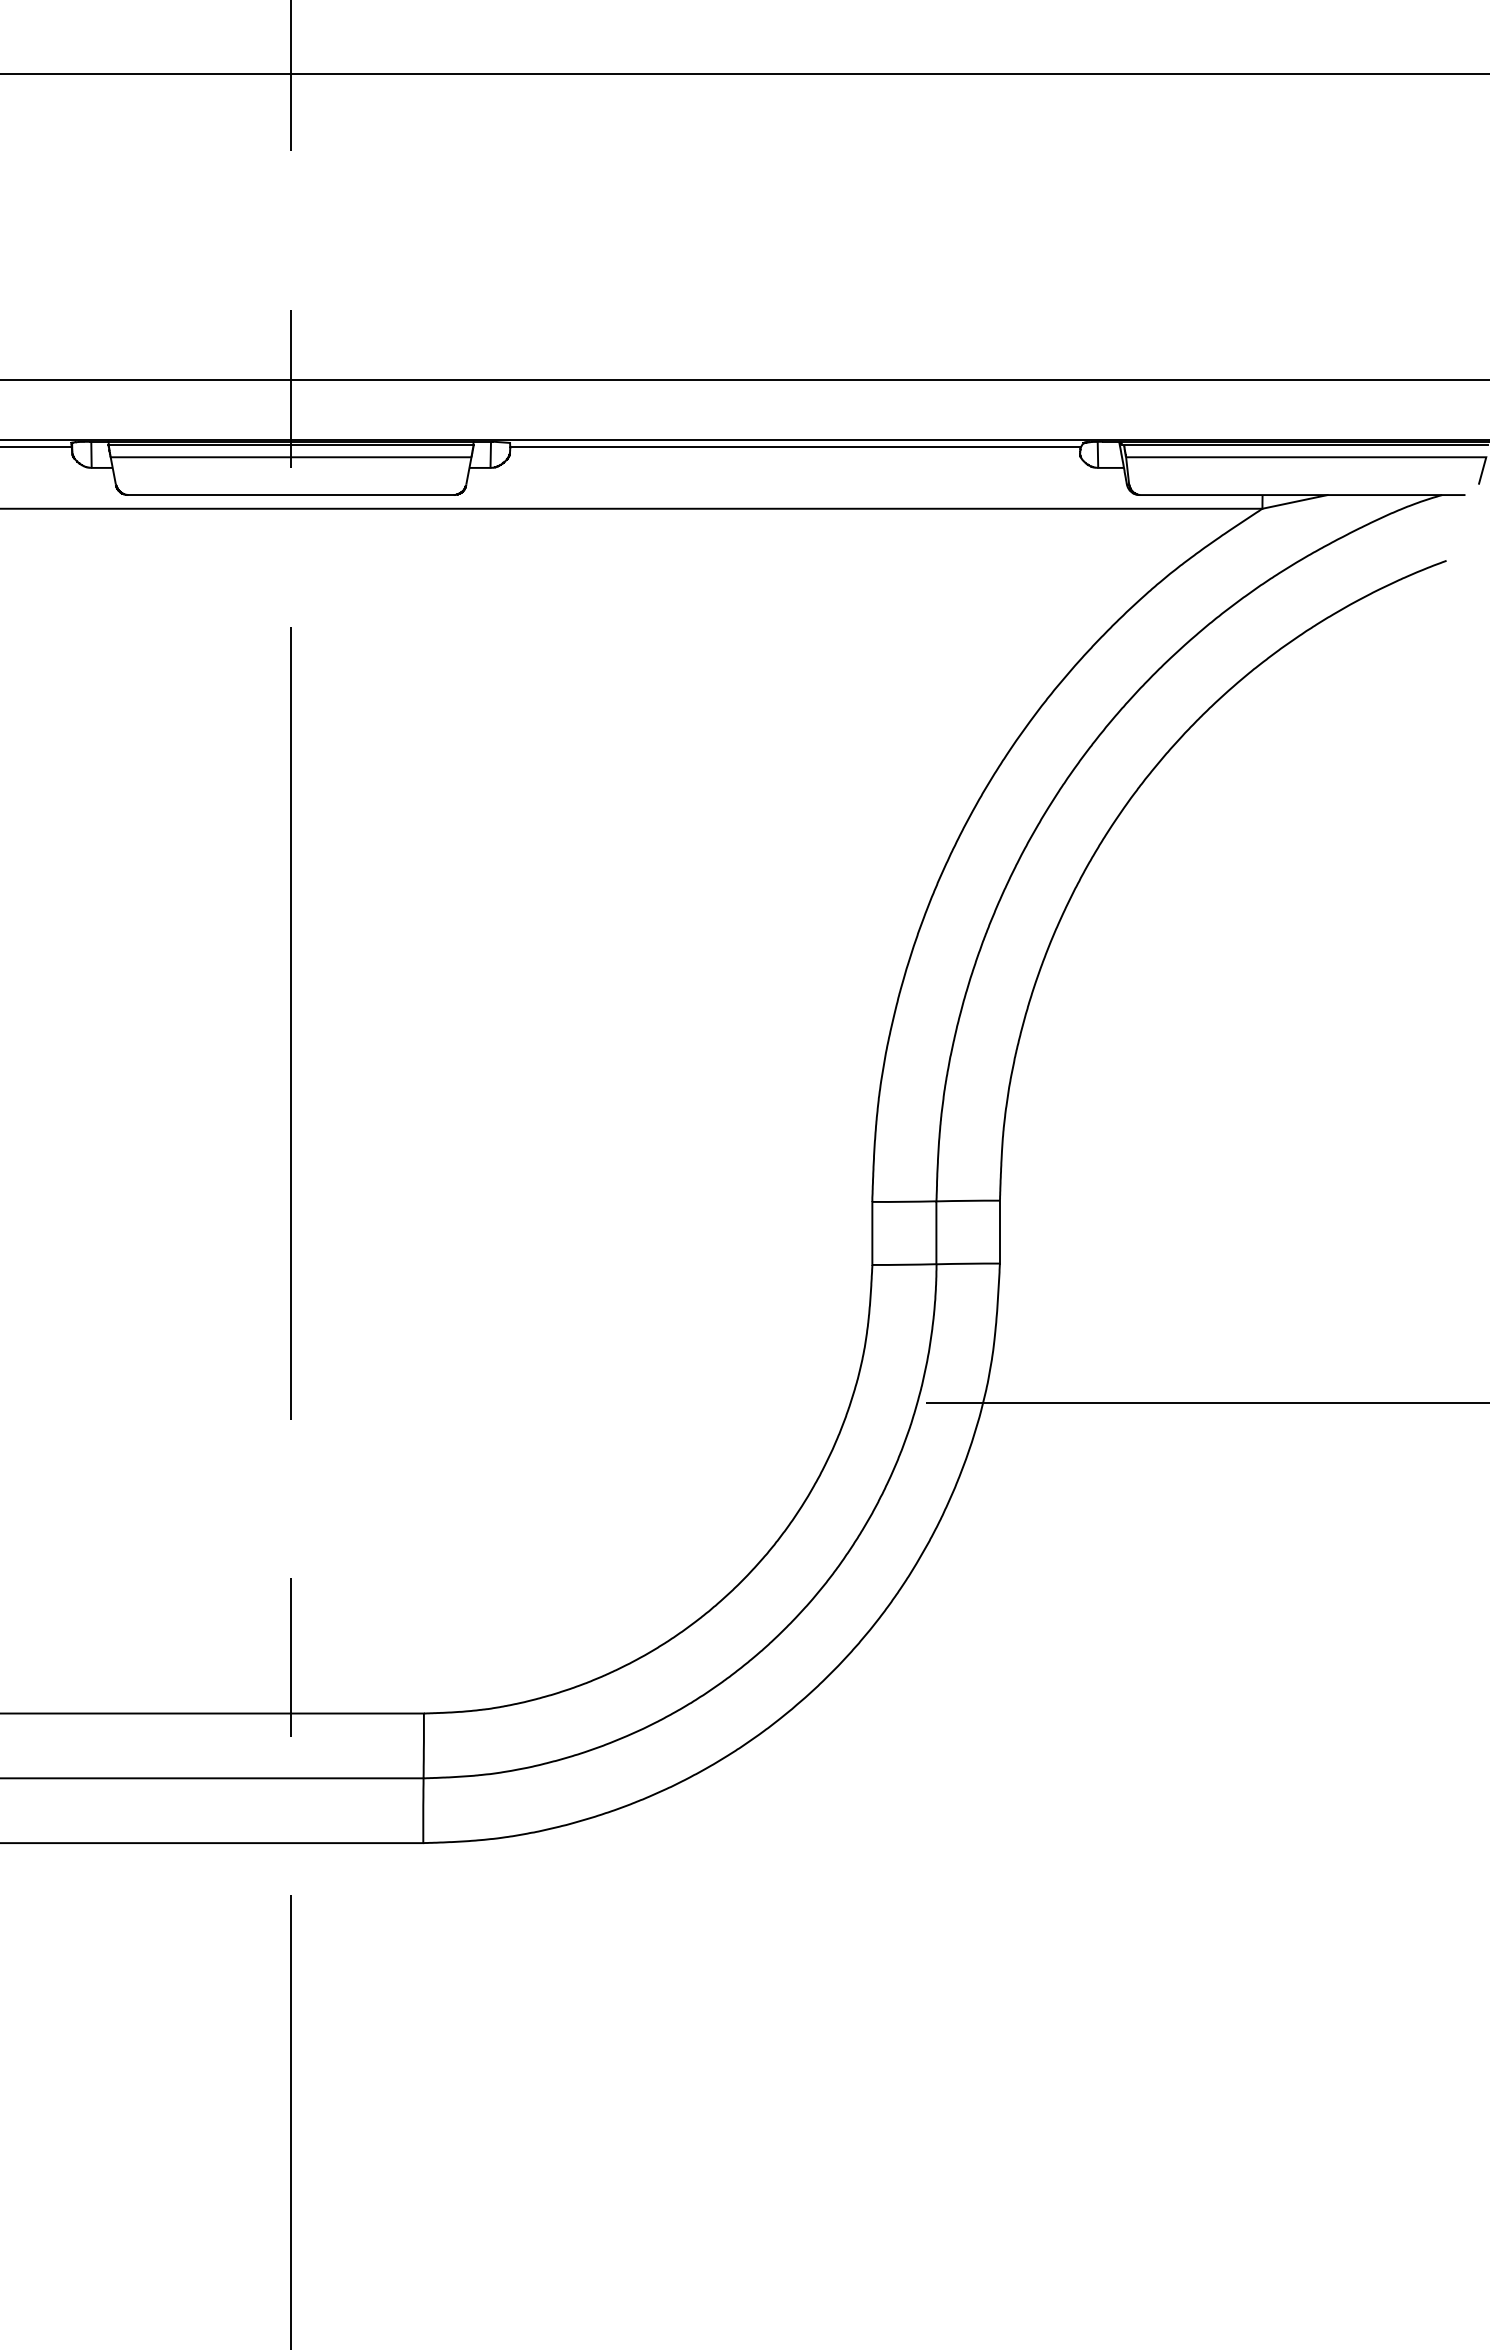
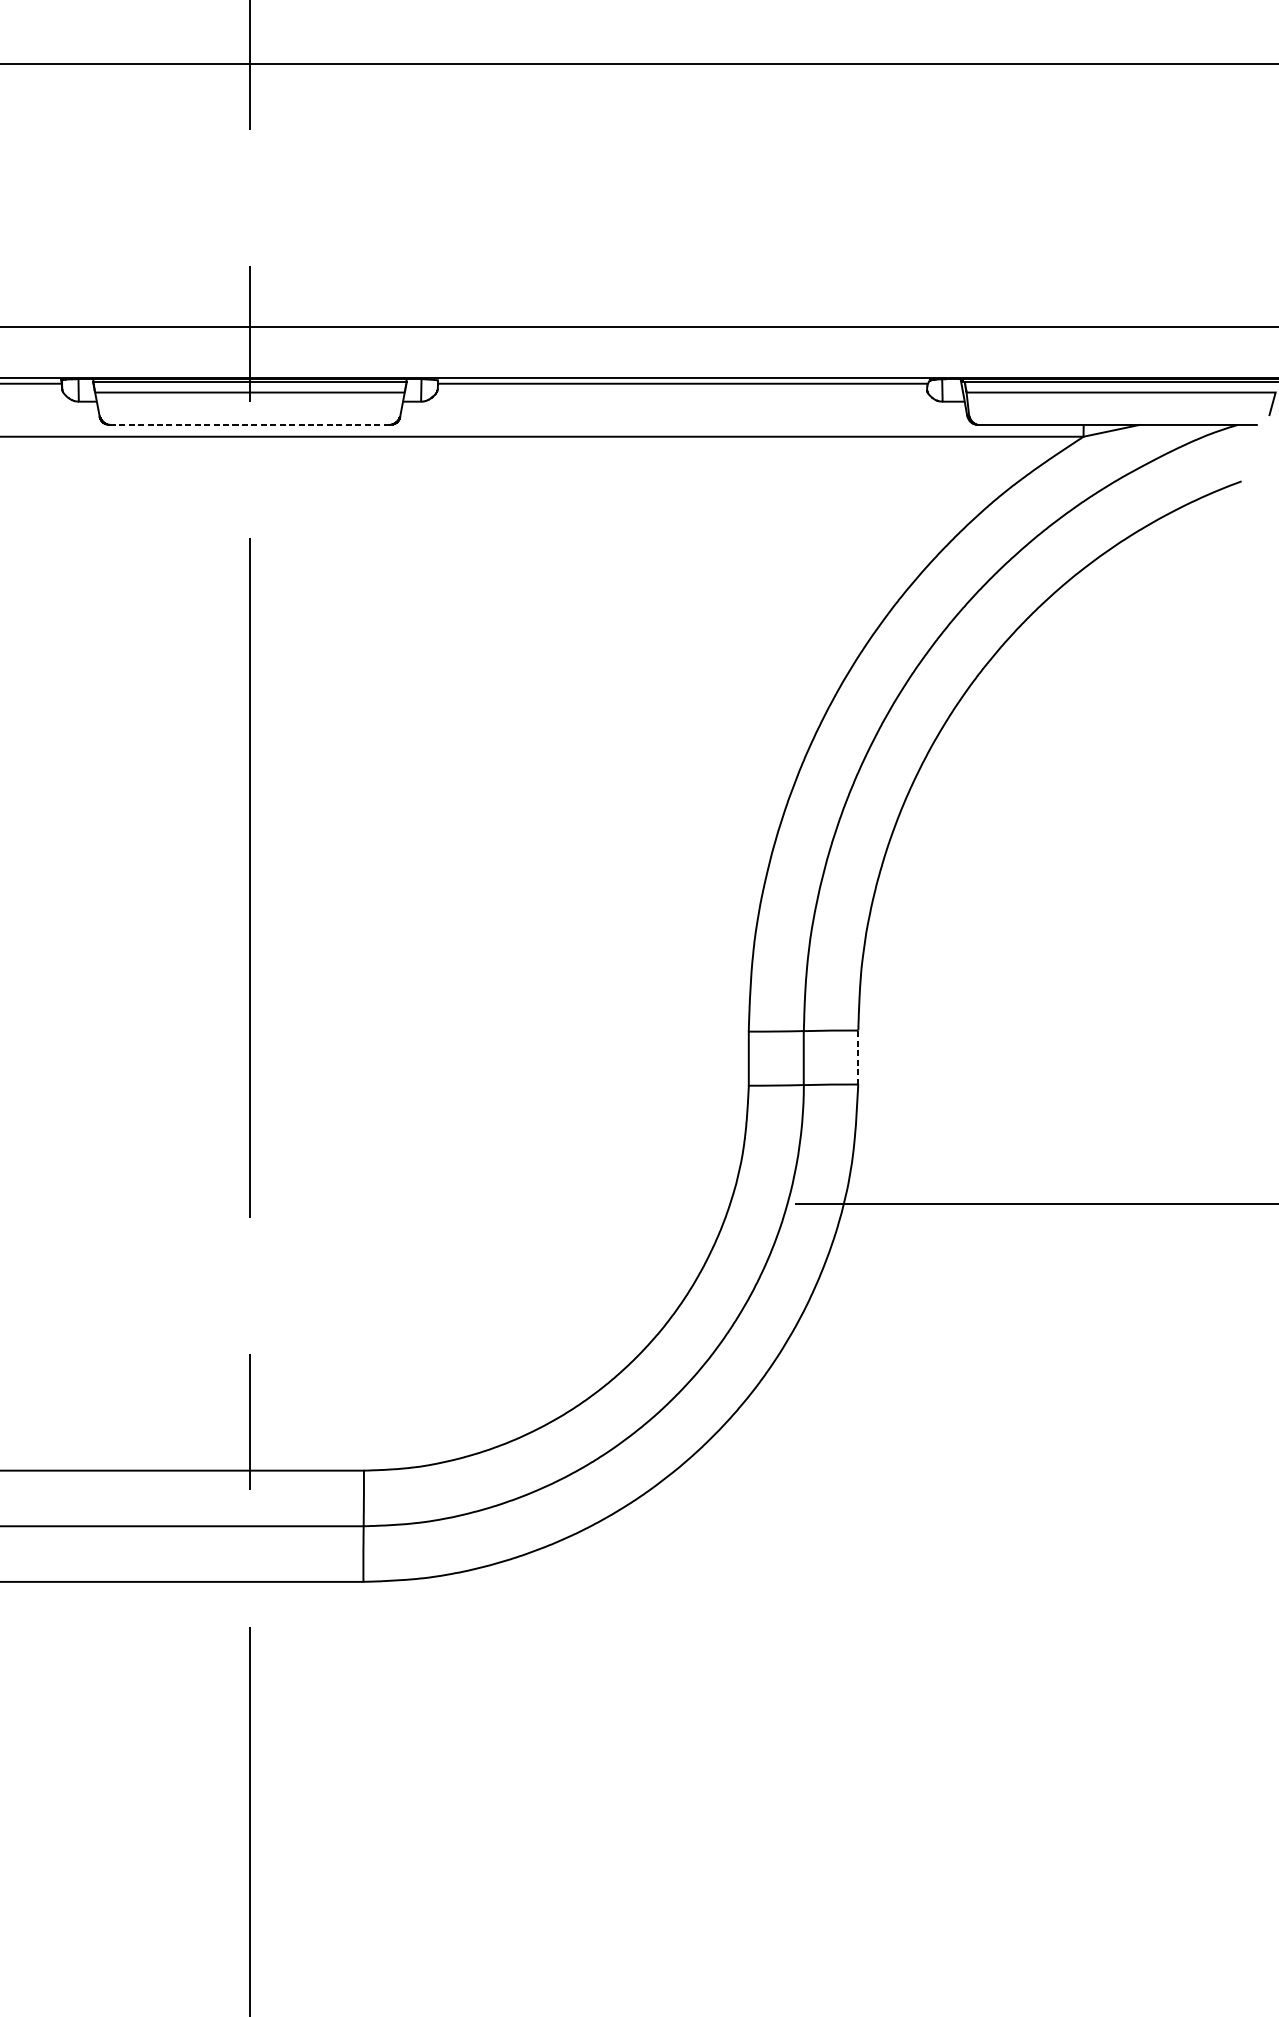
line: (291, 495) -> (250, 425), solid -> dashed
line: (999, 1232) -> (857, 1057), solid -> dashed

